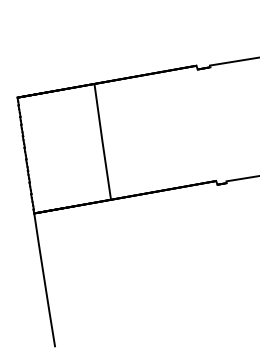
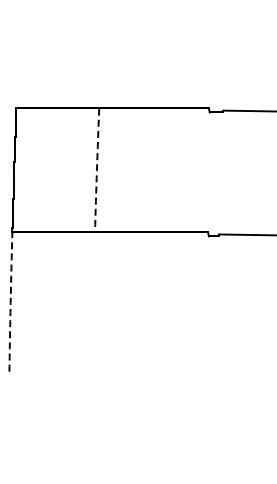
arc: (102, 142) -> (96, 170), solid -> dashed
arc: (44, 280) -> (10, 303), solid -> dashed

